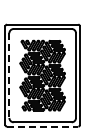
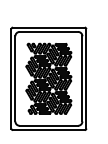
line: (9, 75) -> (15, 78), dashed -> solid
line: (42, 126) -> (48, 130), dashed -> solid

